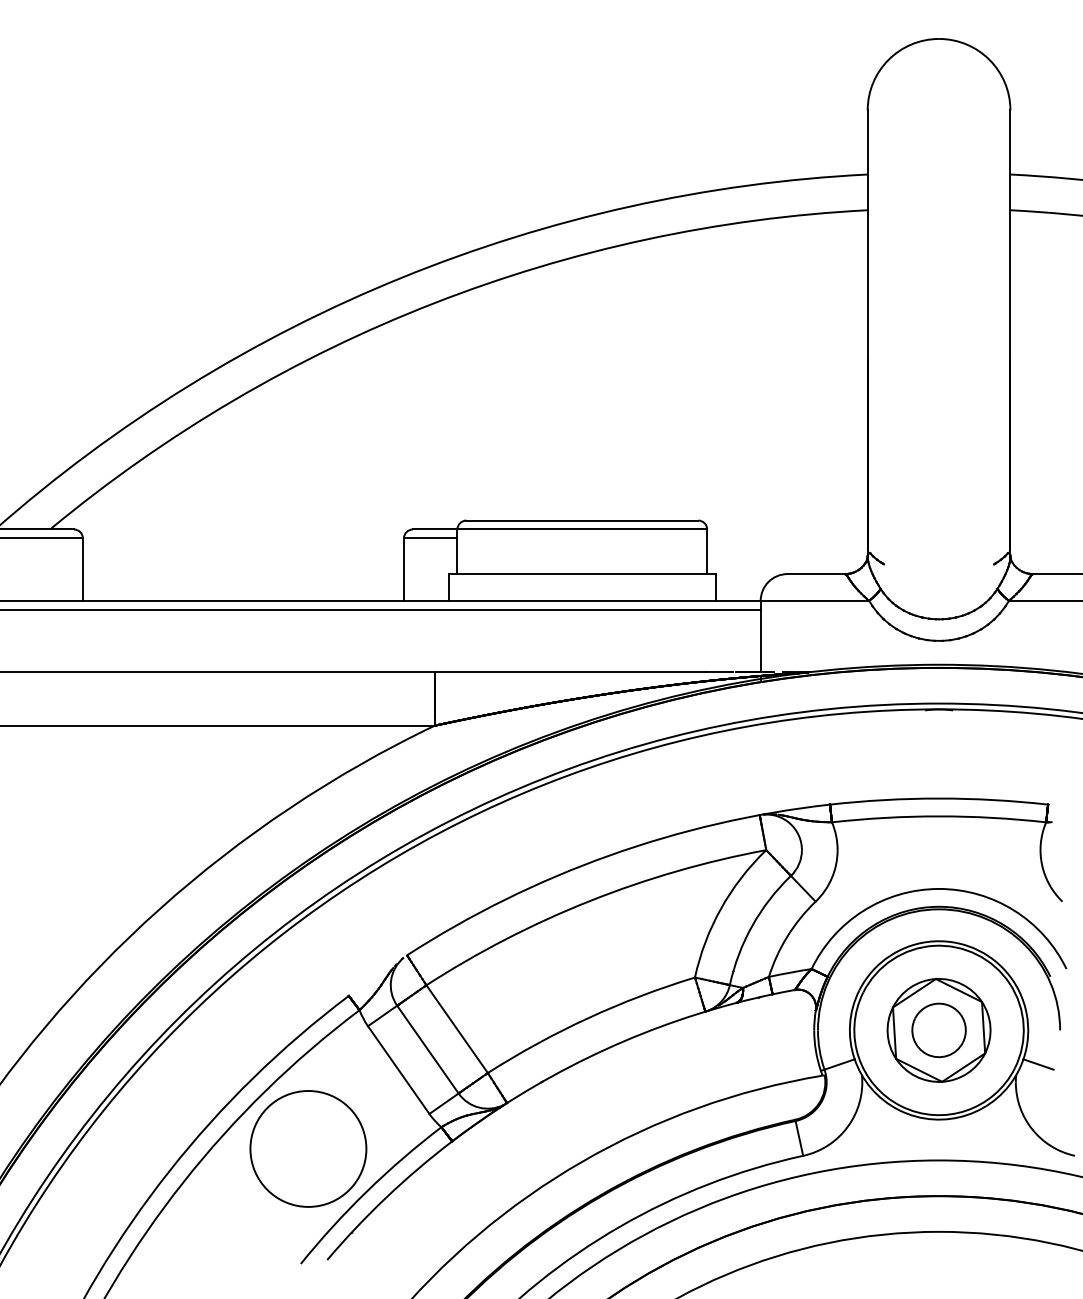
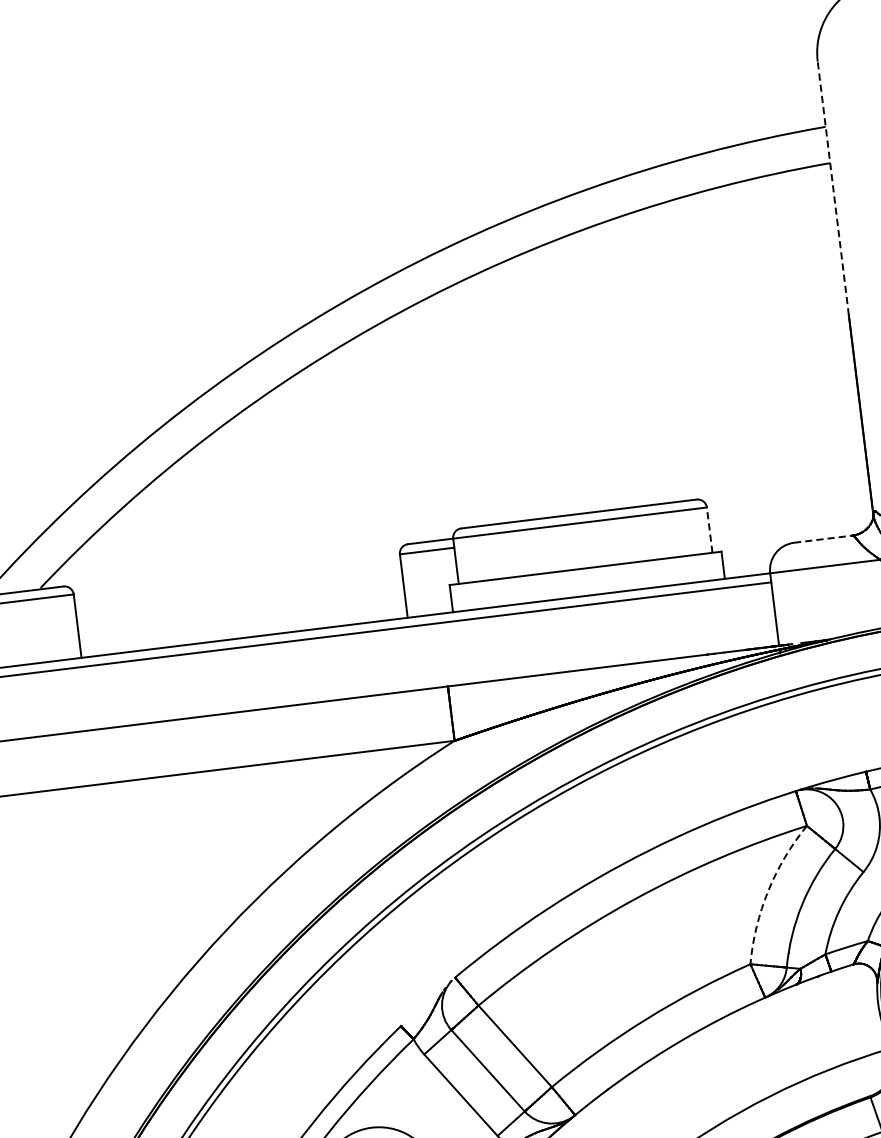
line: (867, 235) -> (833, 188), solid -> dashed
line: (707, 551) -> (709, 529), solid -> dashed
line: (816, 574) -> (823, 539), solid -> dashed
arc: (721, 908) -> (768, 890), solid -> dashed

